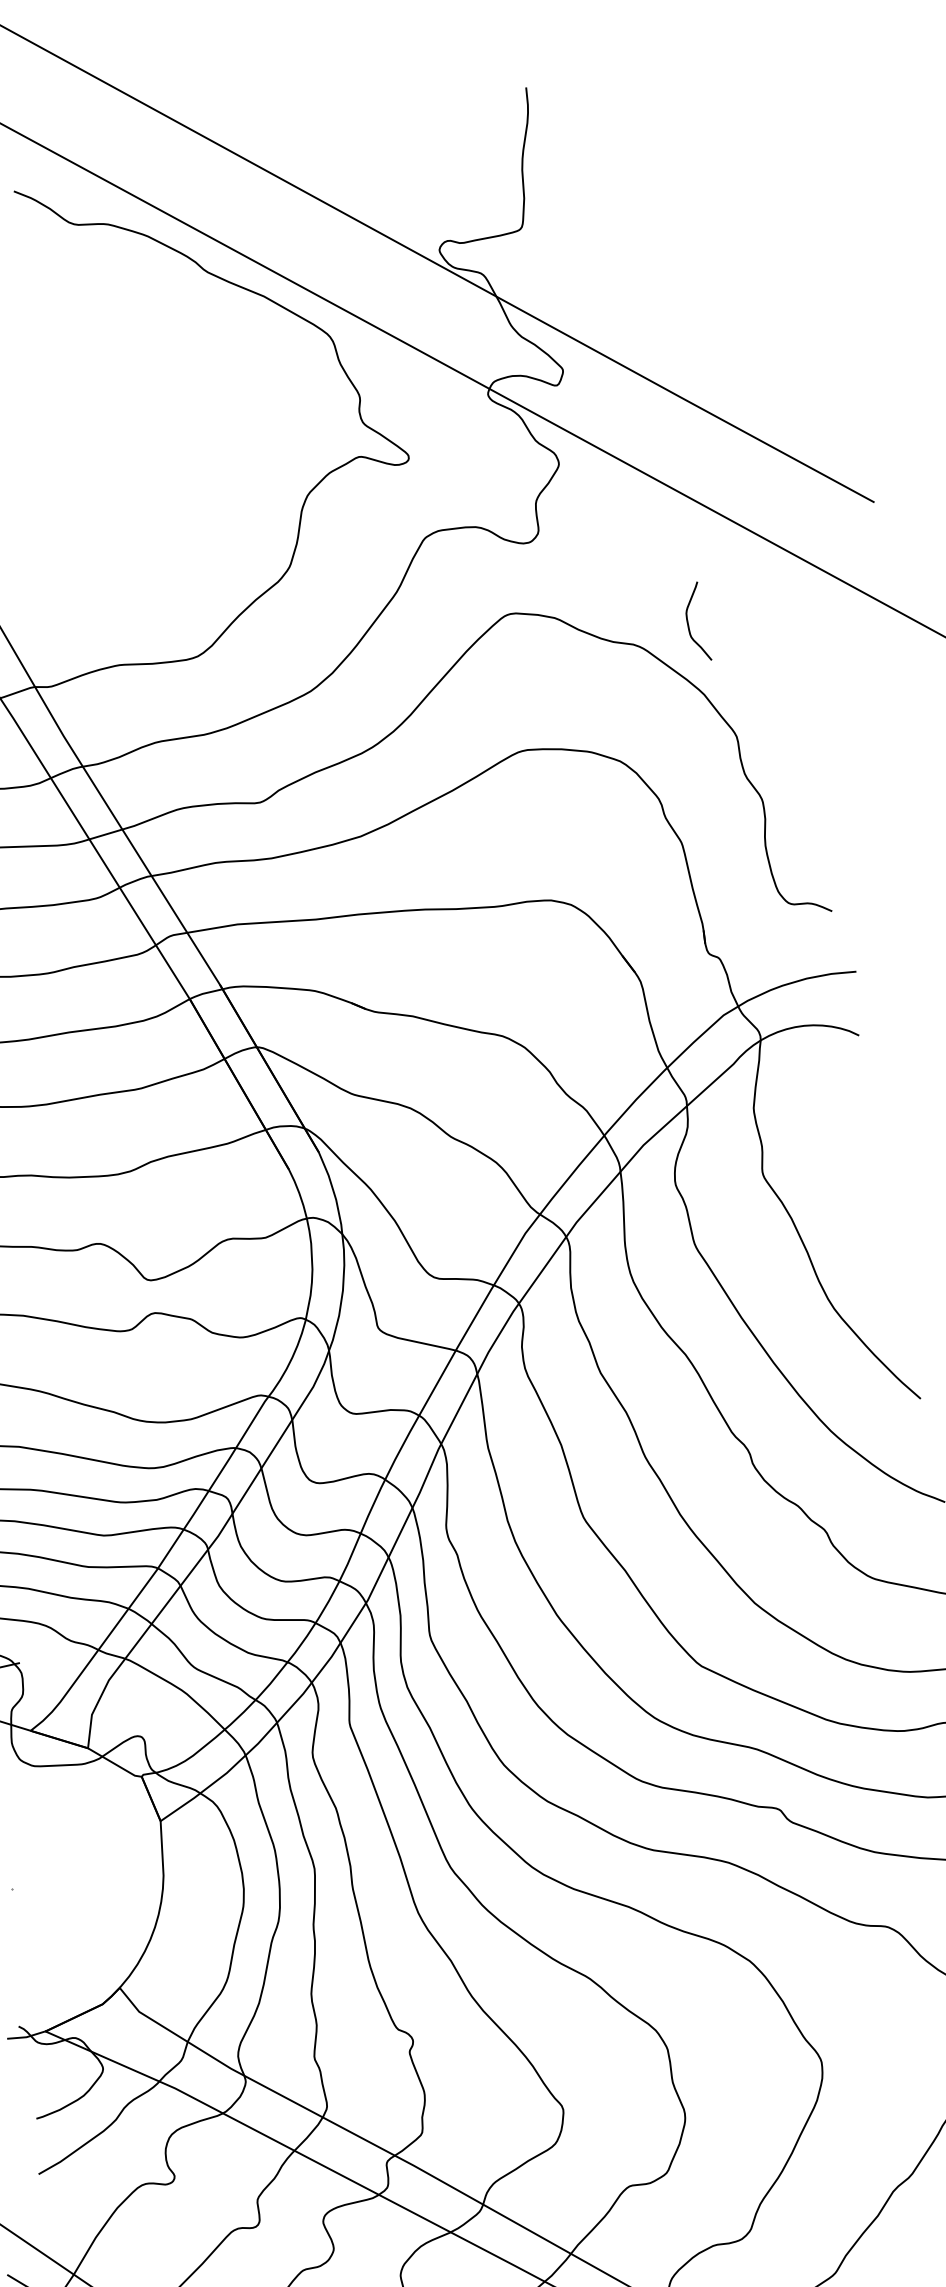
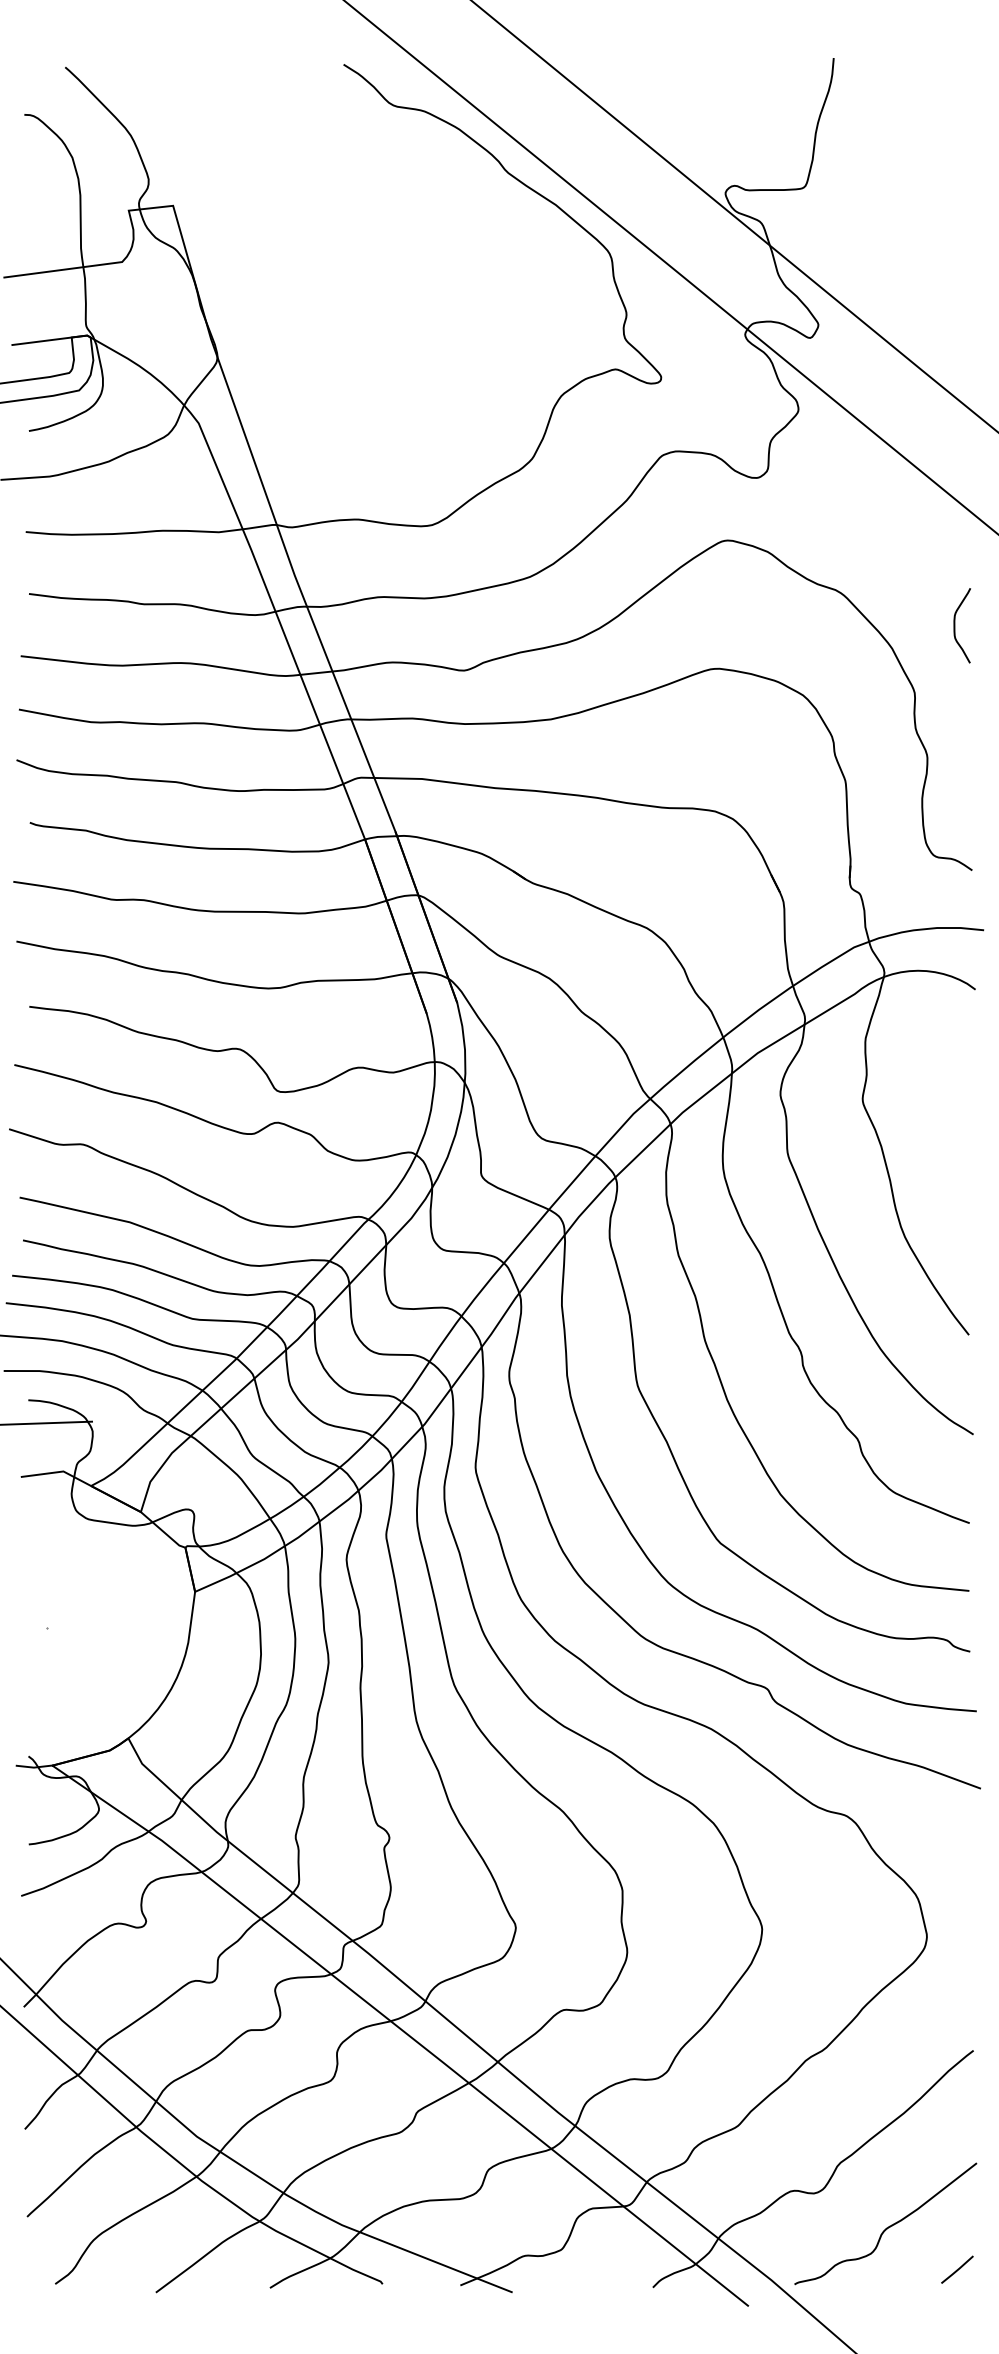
curve: (689, 623) -> (955, 625), moved

